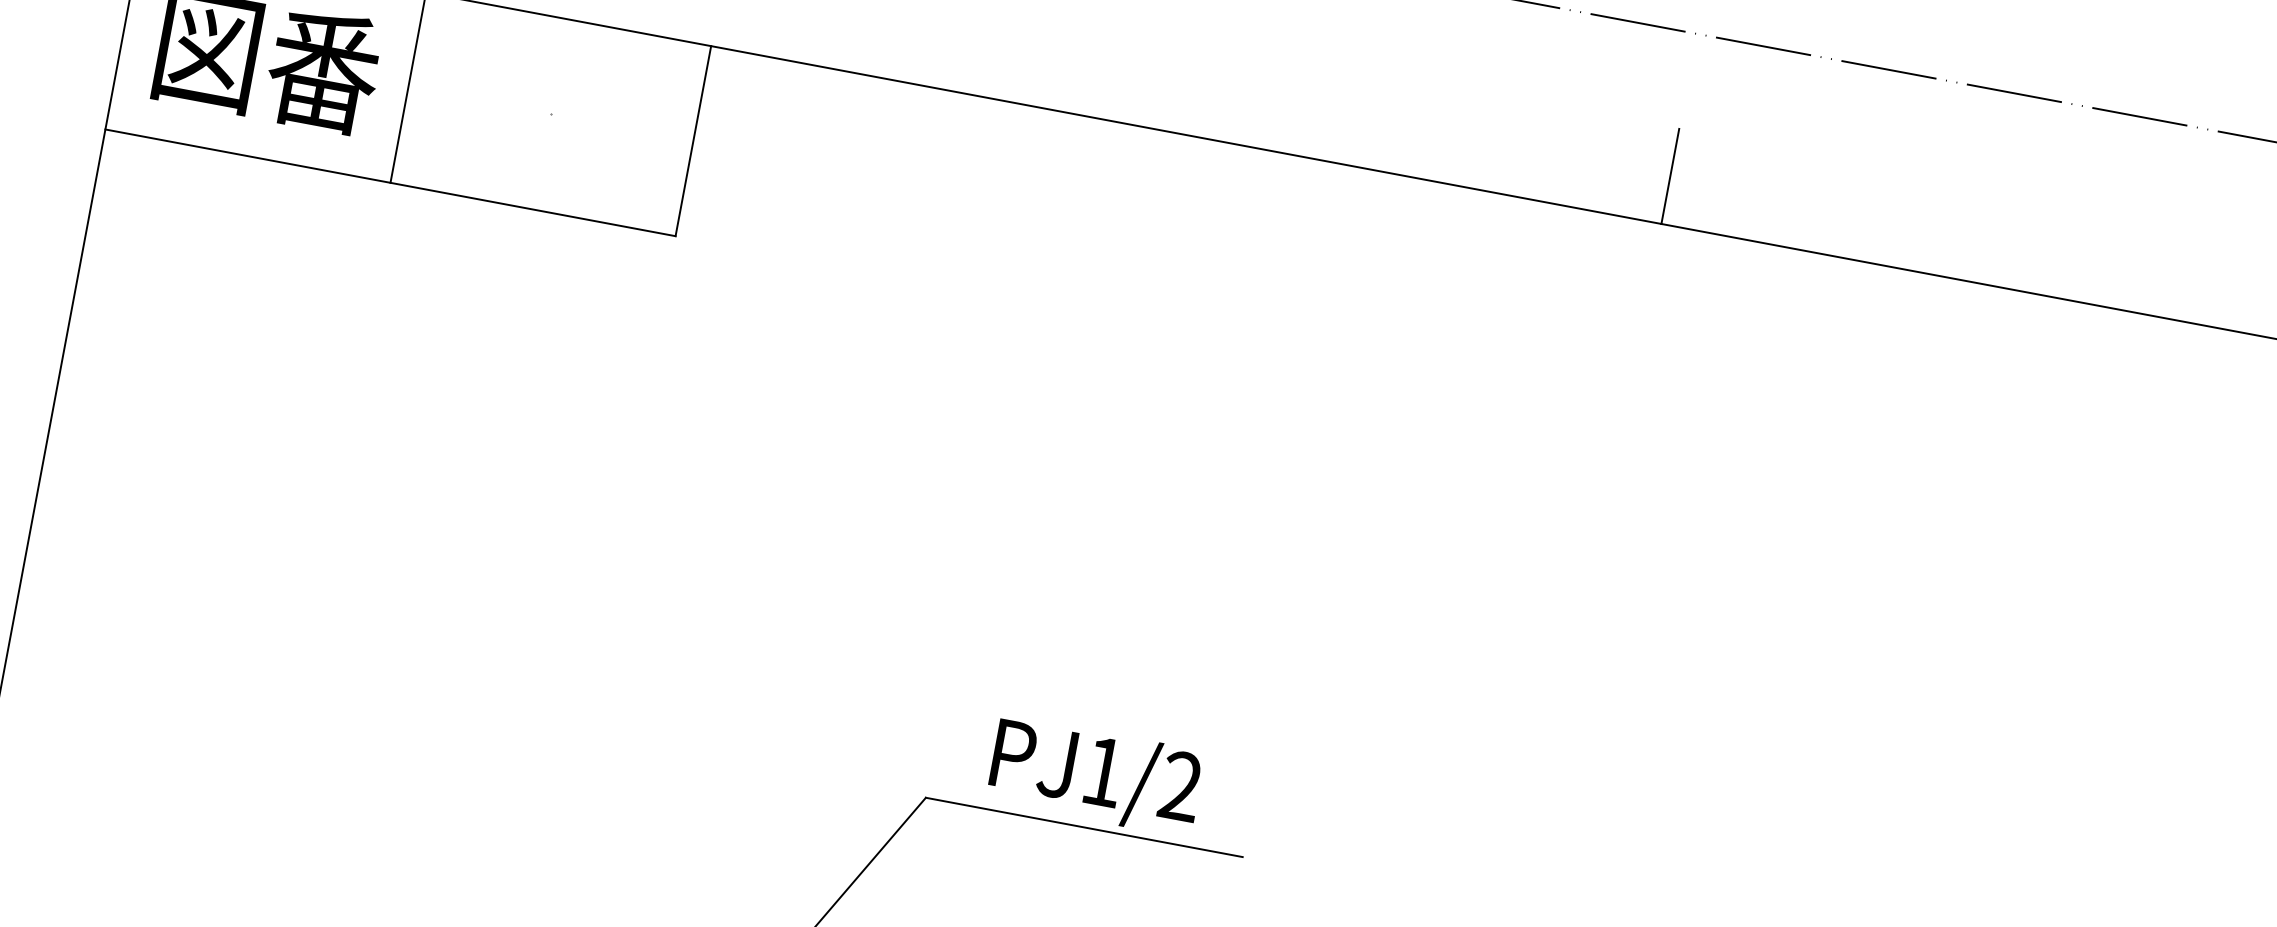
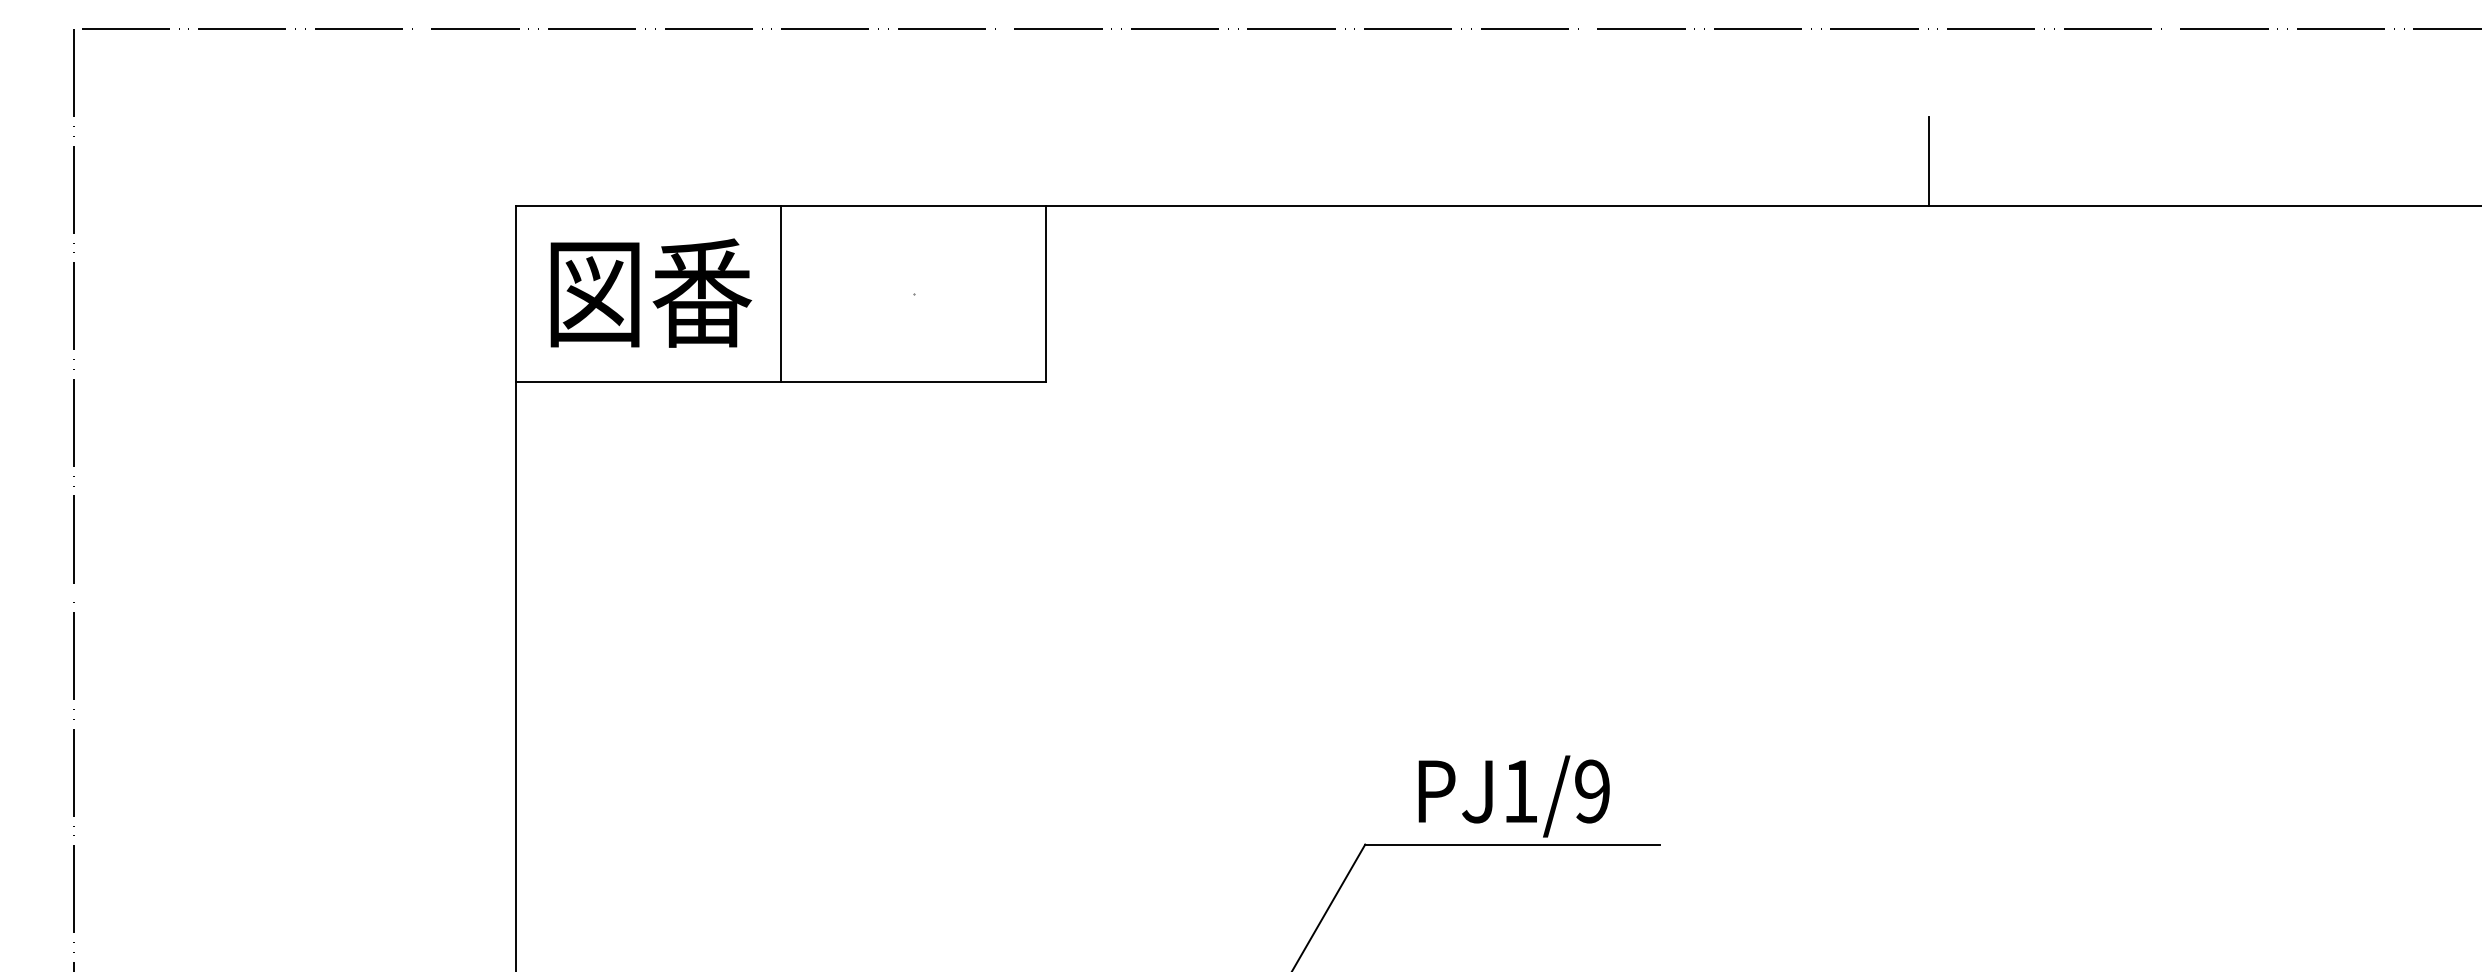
text: (1181, 786) -> (1592, 791), PJ1/2 -> PJ1/9

